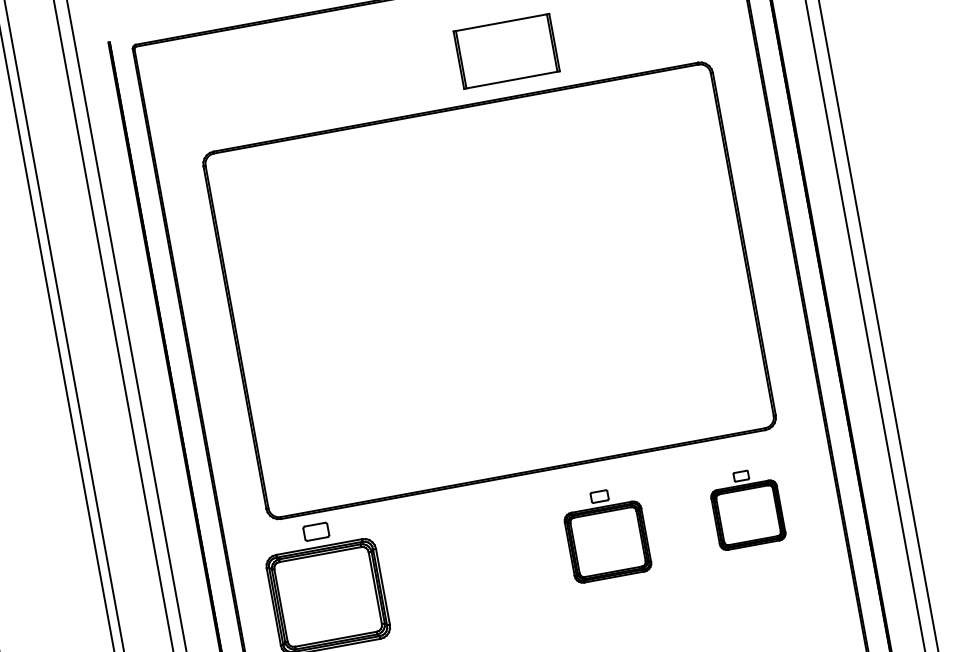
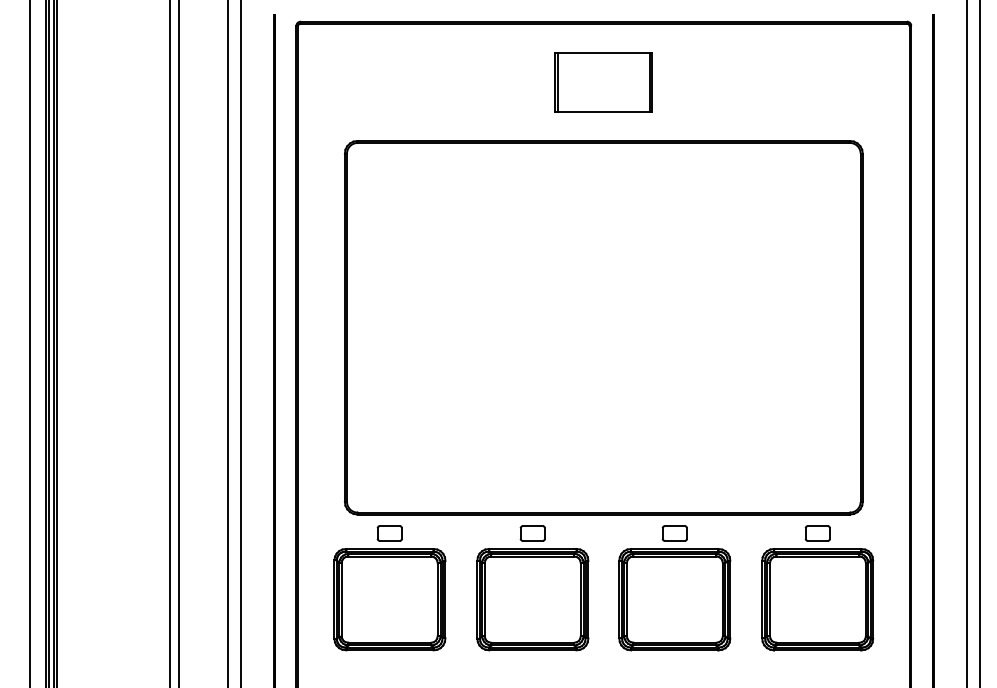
part: (506, 51) -> (603, 82), moved
part: (746, 508) -> (817, 588), size x1.67
part: (606, 534) -> (674, 588), size x1.43
part: (466, 560) -> (532, 588), added

